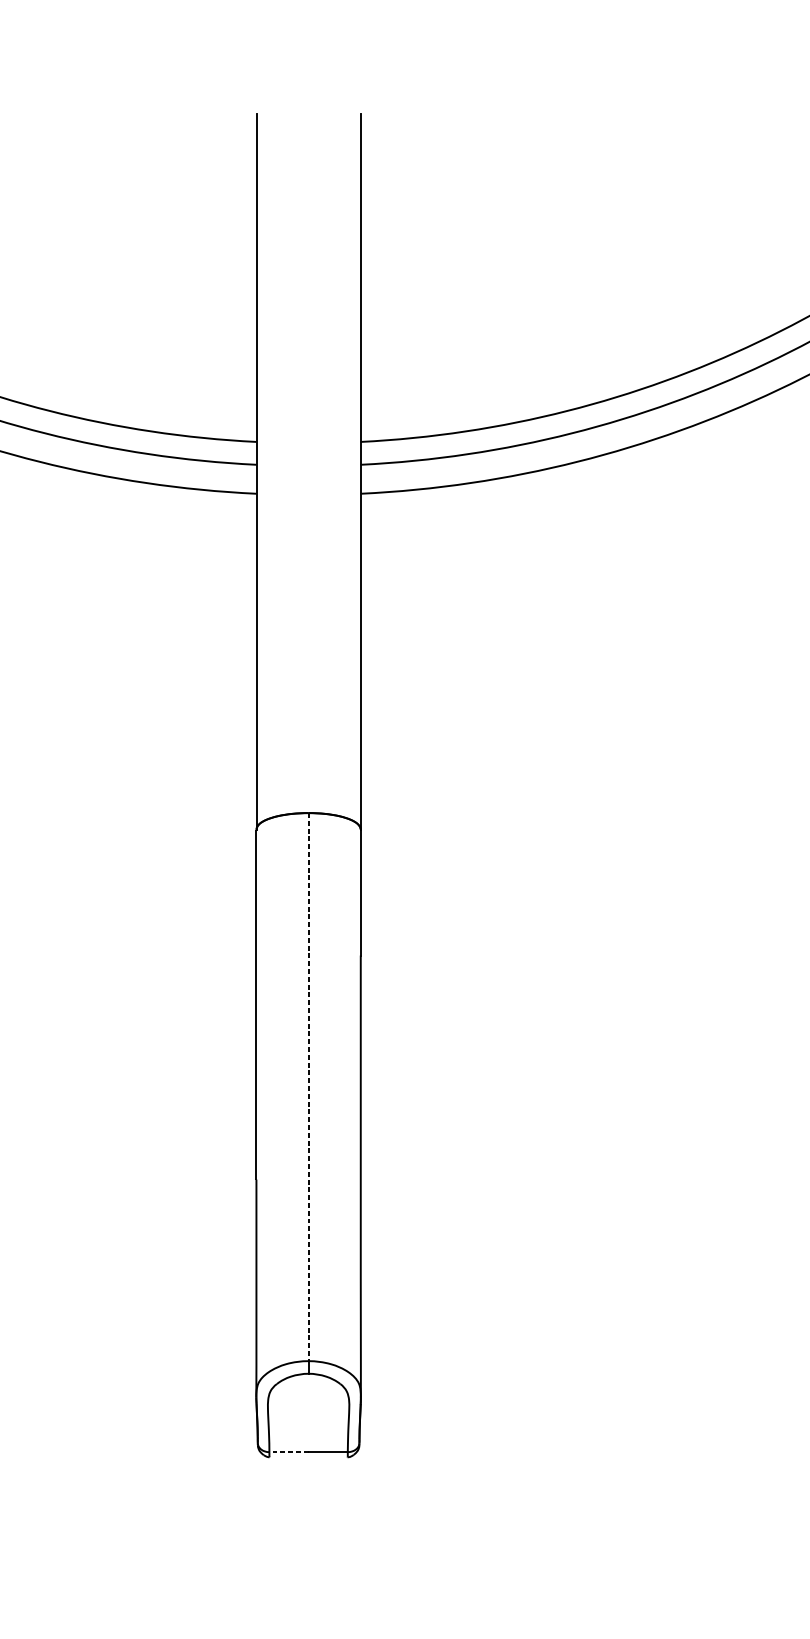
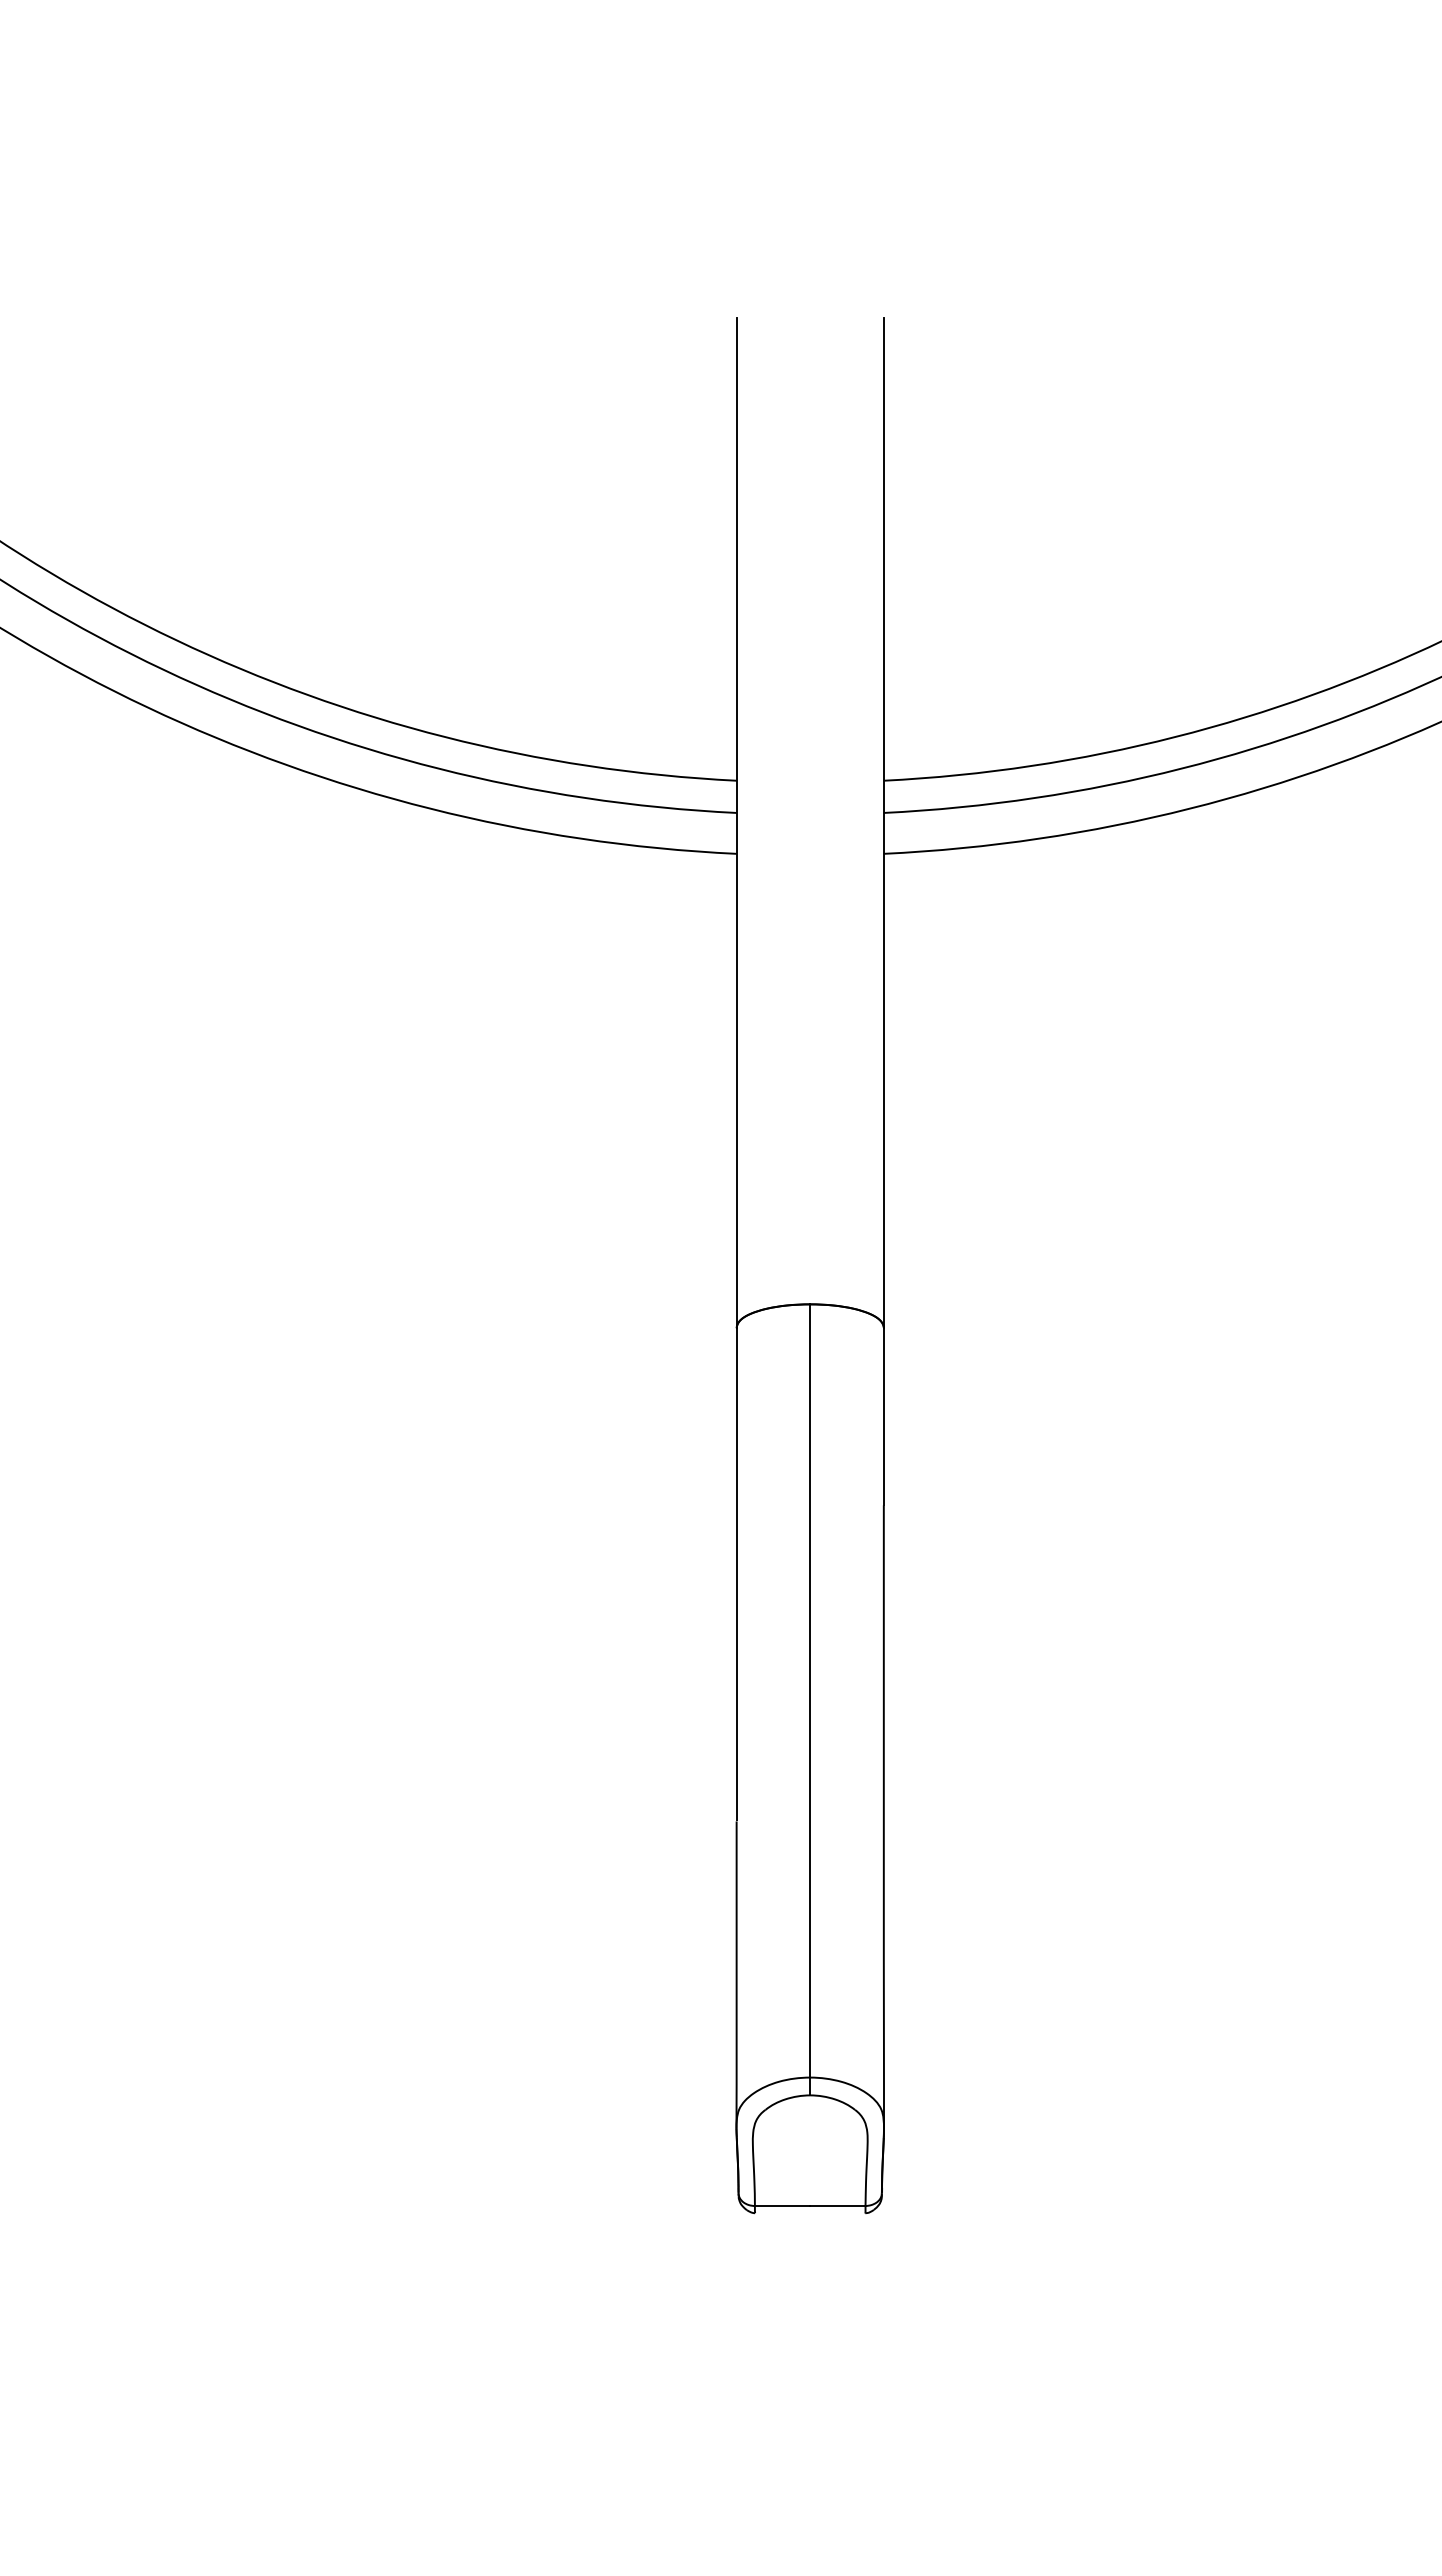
line: (308, 1086) -> (810, 1690), dashed -> solid
line: (288, 1451) -> (782, 2205), dashed -> solid

